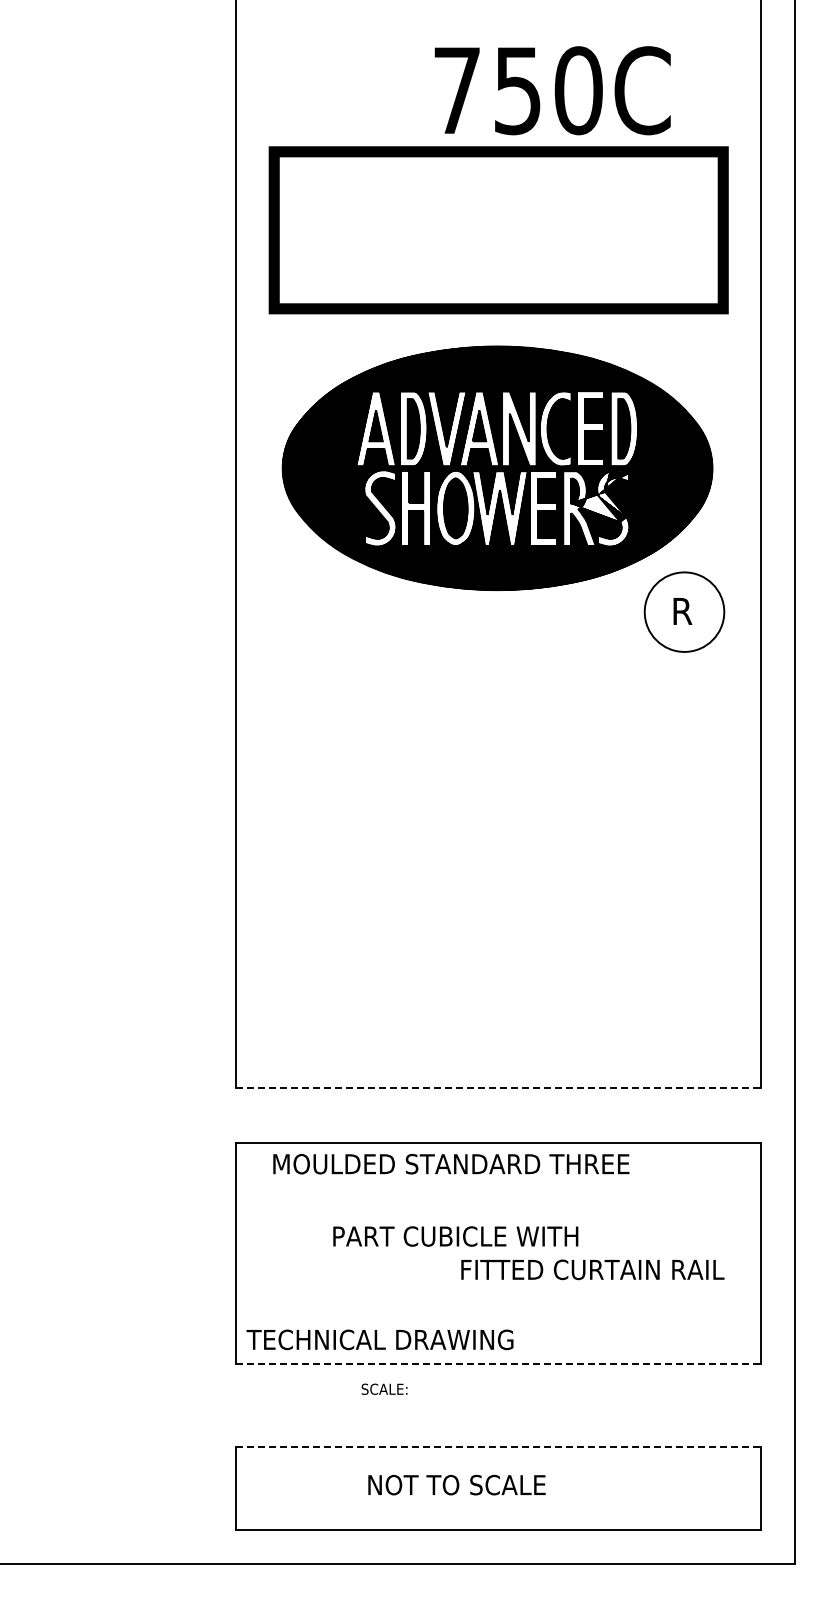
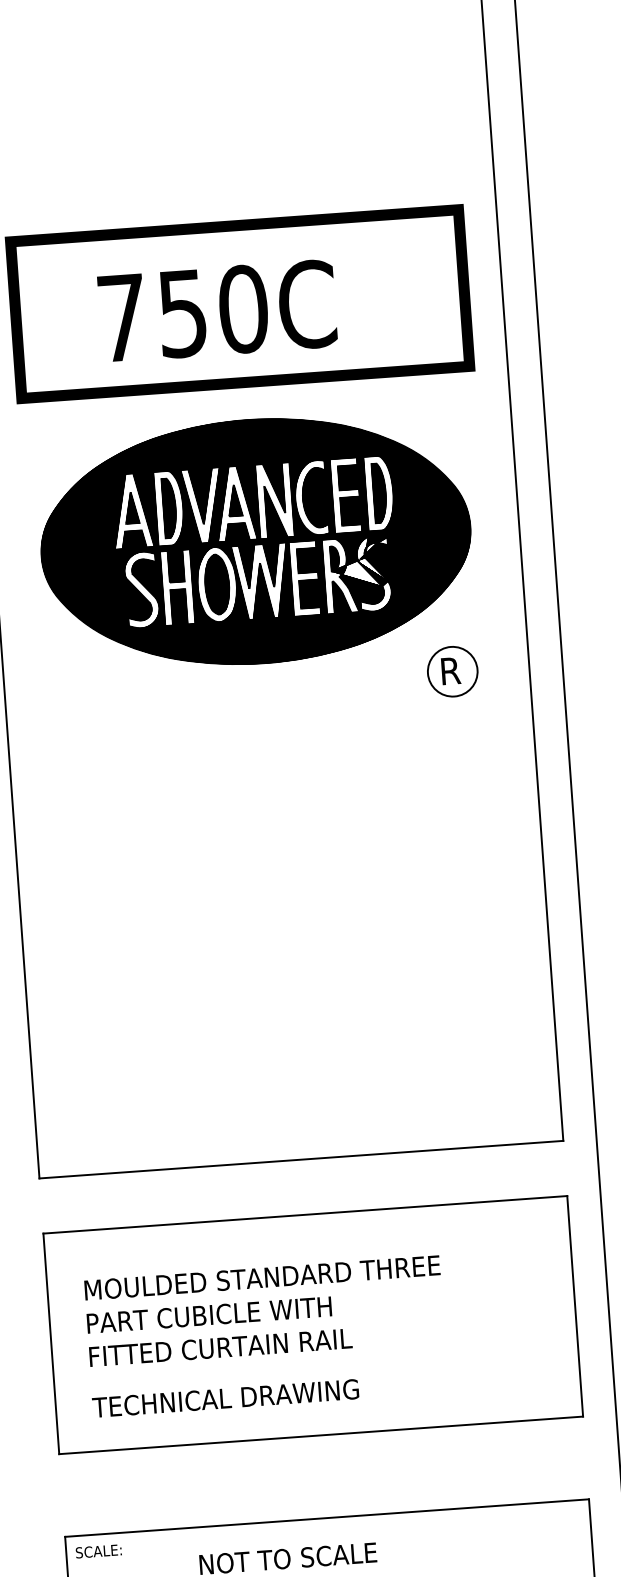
text: (552, 90) -> (217, 310), moved
circle: (684, 612) -> (452, 672), size x0.62
line: (498, 1088) -> (301, 1160), dashed -> solid
text: (451, 1164) -> (262, 1278), moved
text: (455, 1236) -> (209, 1315), moved
text: (592, 1269) -> (220, 1347), moved
text: (379, 1339) -> (225, 1398), moved
line: (498, 1364) -> (321, 1435), dashed -> solid
text: (384, 1388) -> (98, 1550), moved
line: (498, 1447) -> (326, 1518), dashed -> solid

